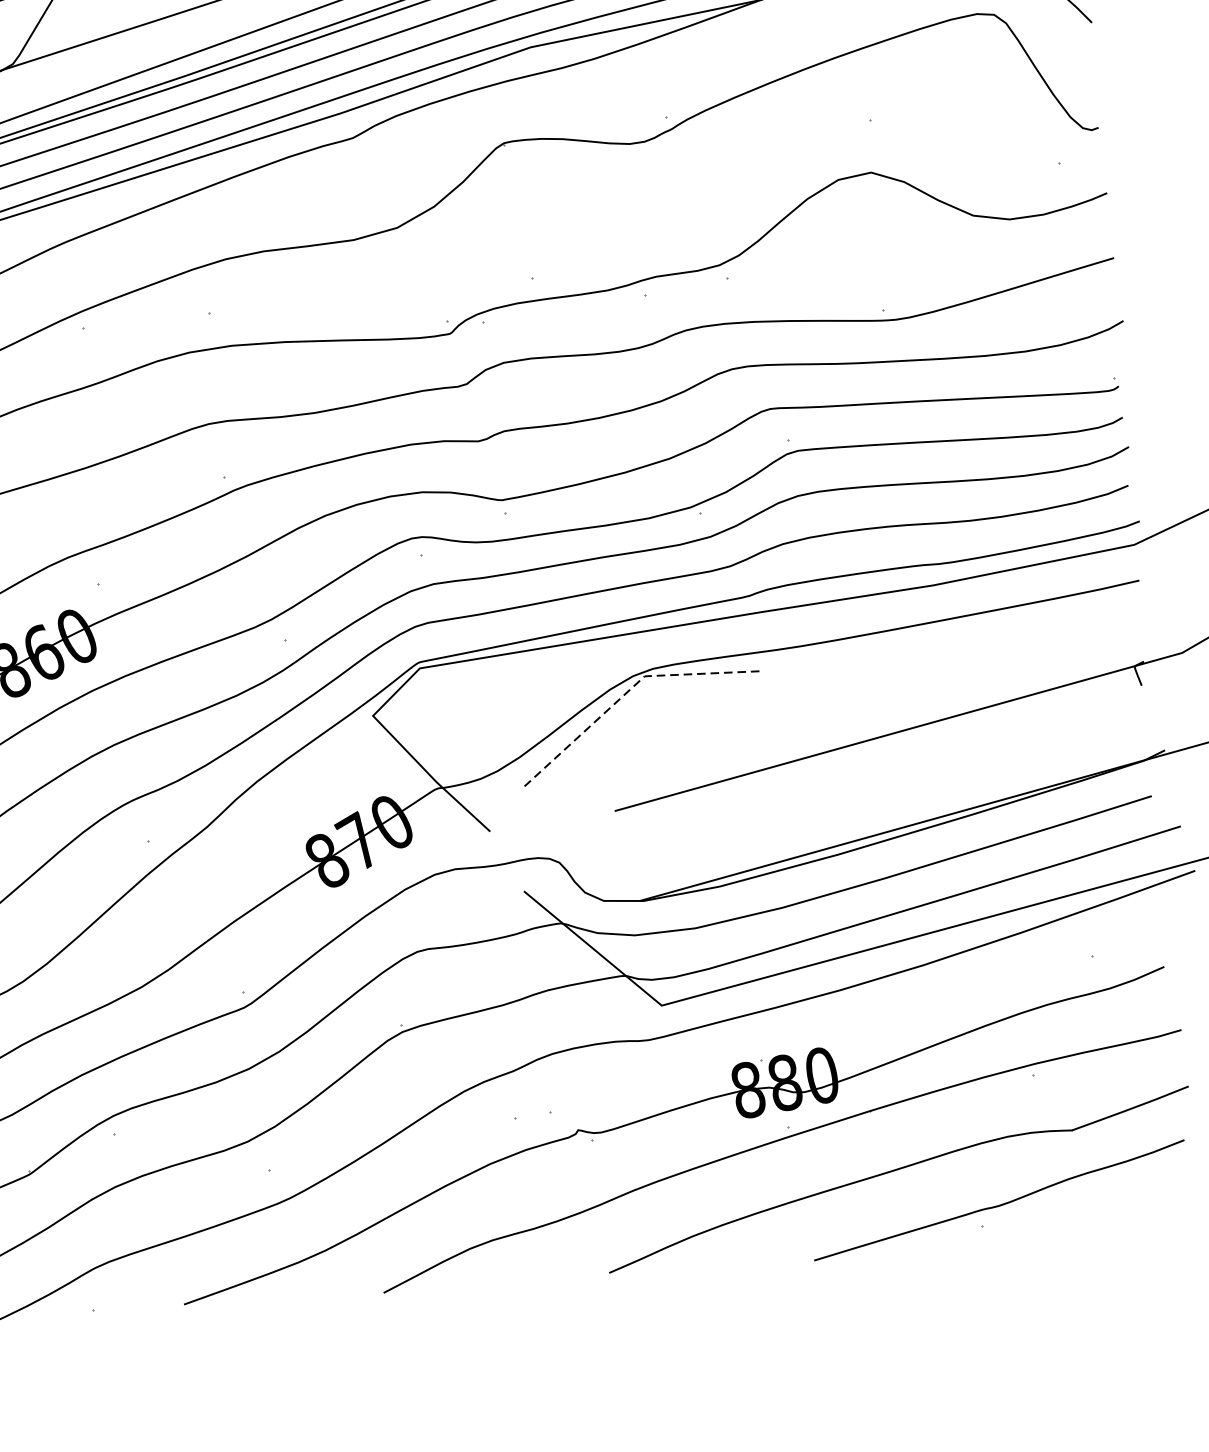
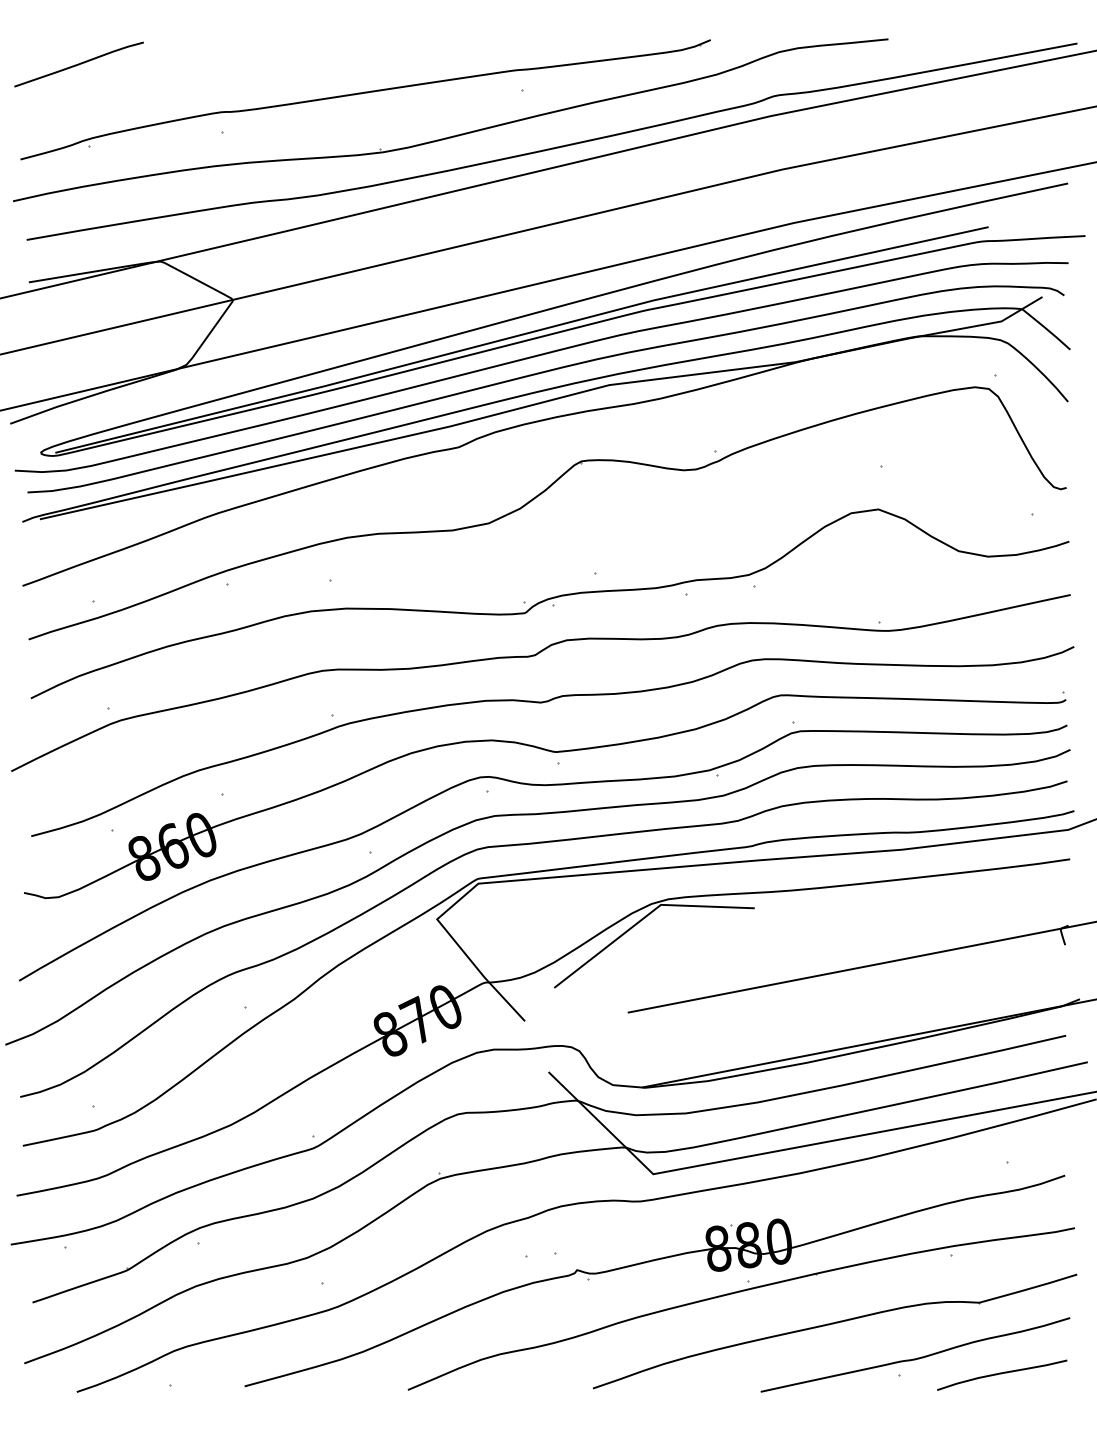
line: (625, 693) -> (644, 917), dashed -> solid
curve: (1107, 1214) -> (1002, 1373), added

